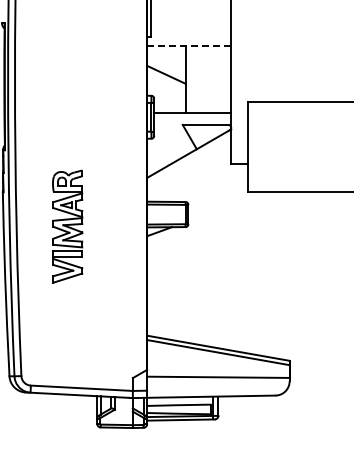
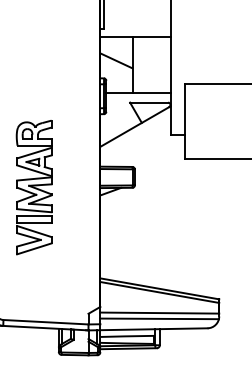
line: (188, 46) -> (134, 37), dashed -> solid
part: (67, 226) -> (34, 187), size x1.43
line: (218, 383) -> (159, 318), added

